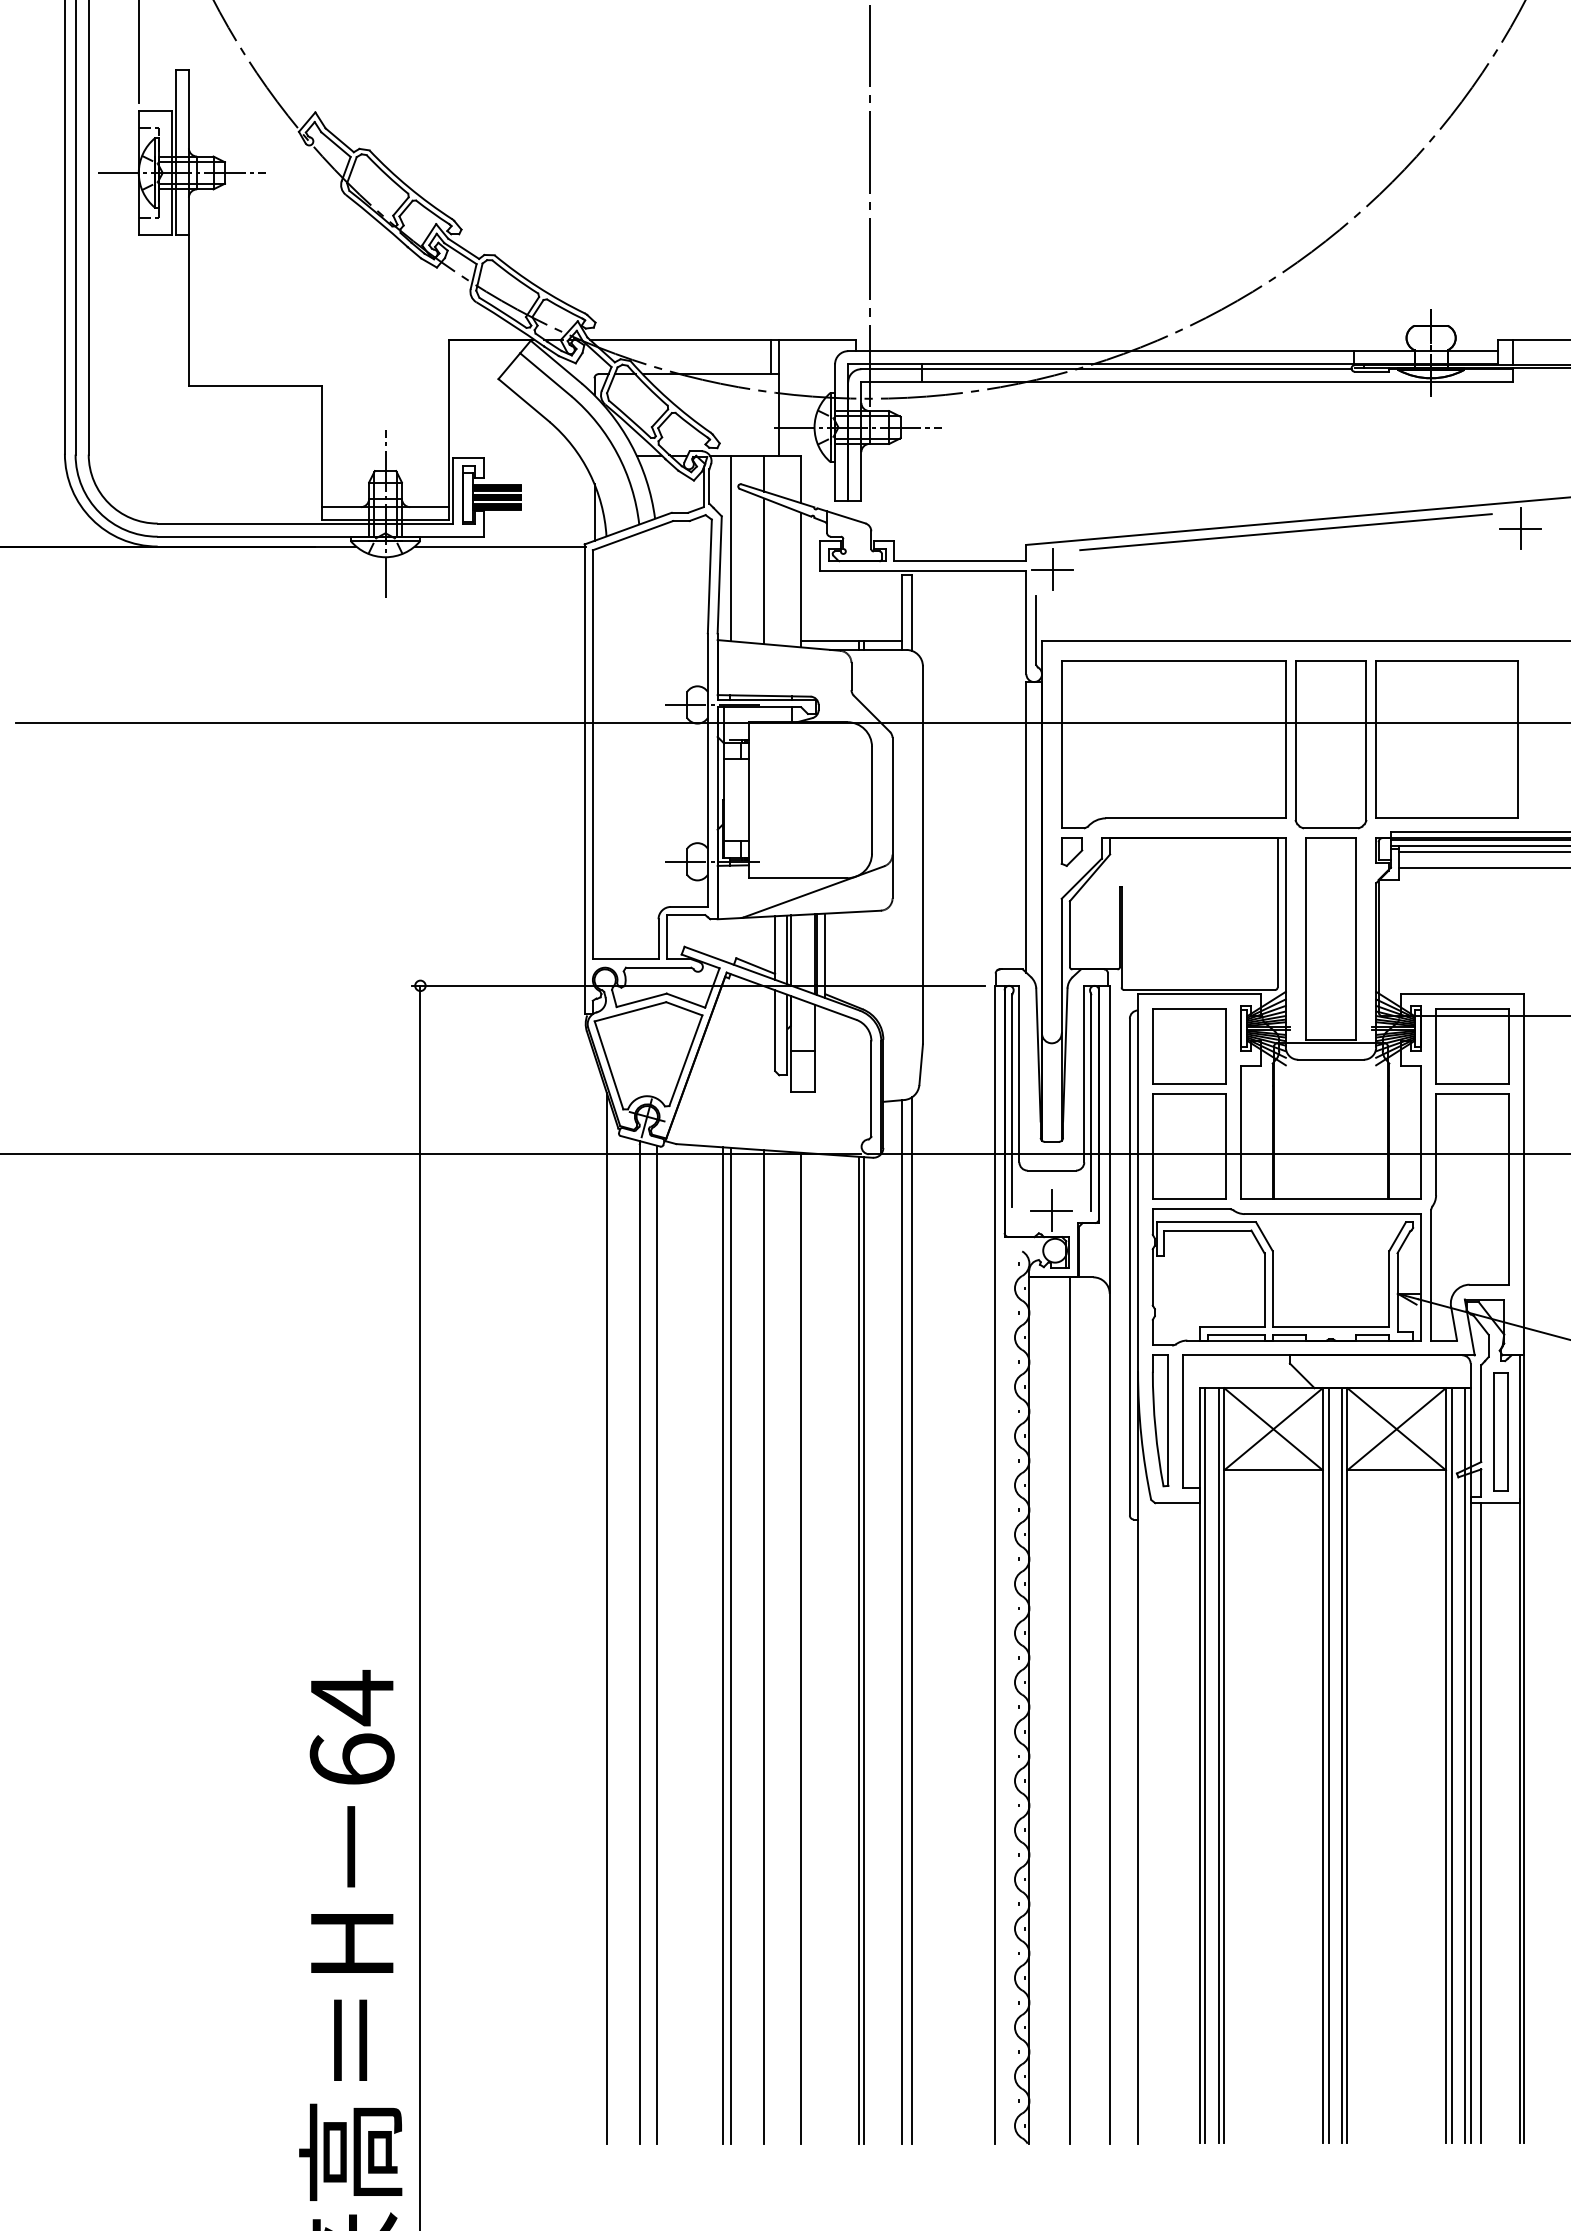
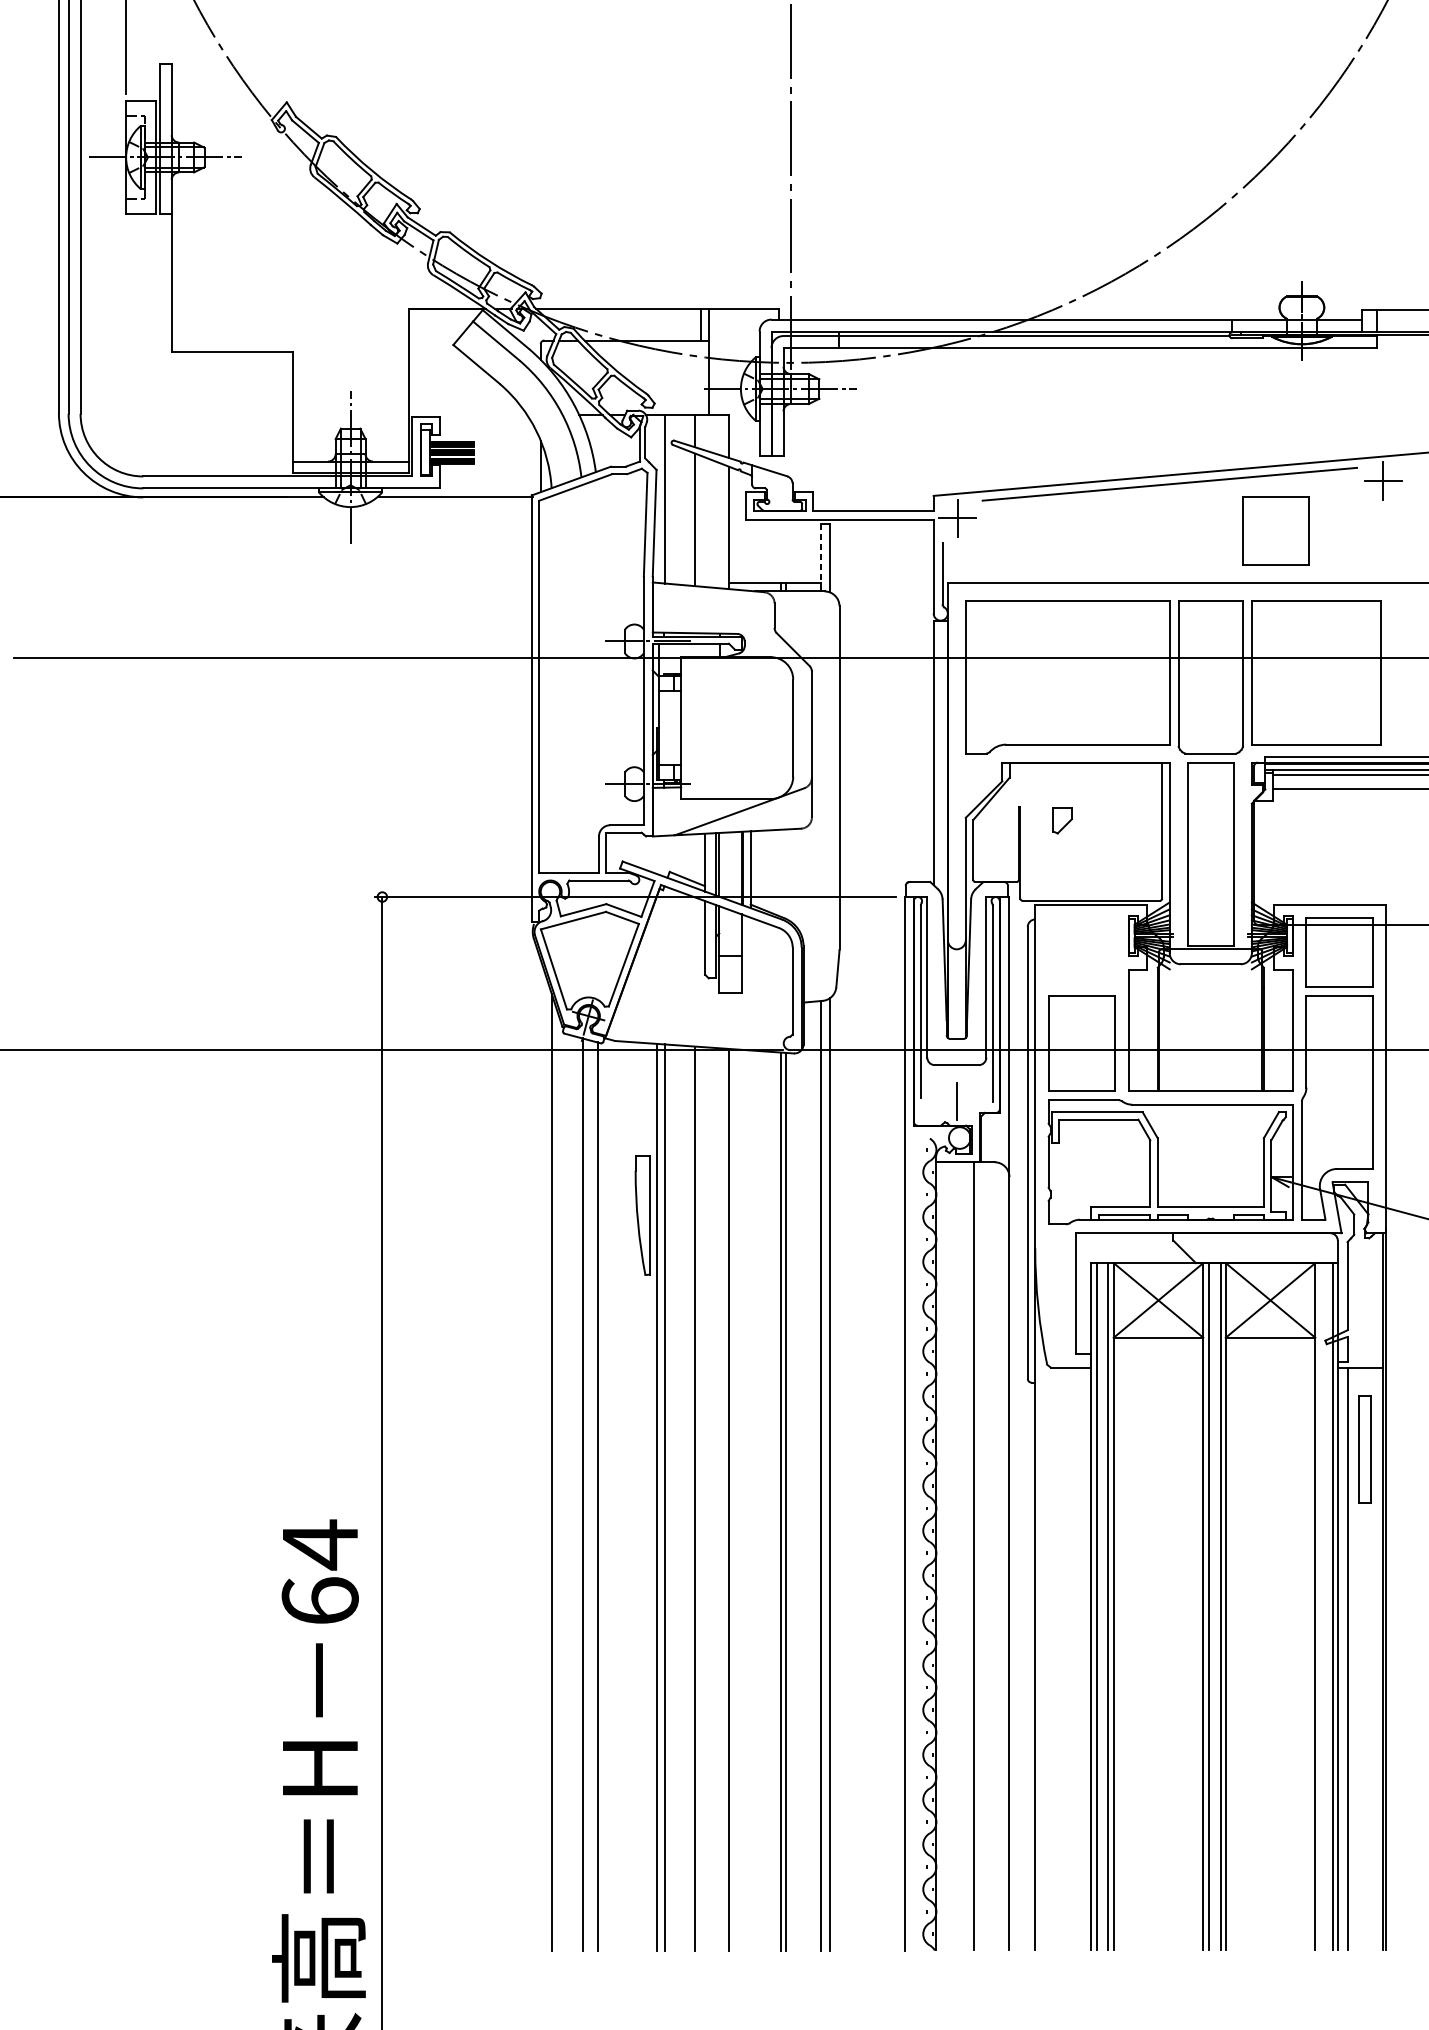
line: (902, 608) -> (820, 553), solid -> dashed
part: (1071, 851) -> (1062, 820), moved
part: (1189, 1046) -> (1275, 530), moved
line: (1051, 1210) -> (956, 1101), removed
part: (1160, 1420) -> (642, 1215), moved
part: (1500, 1431) -> (1365, 1448), moved
line: (1451, 1765) -> (1320, 1606), removed

